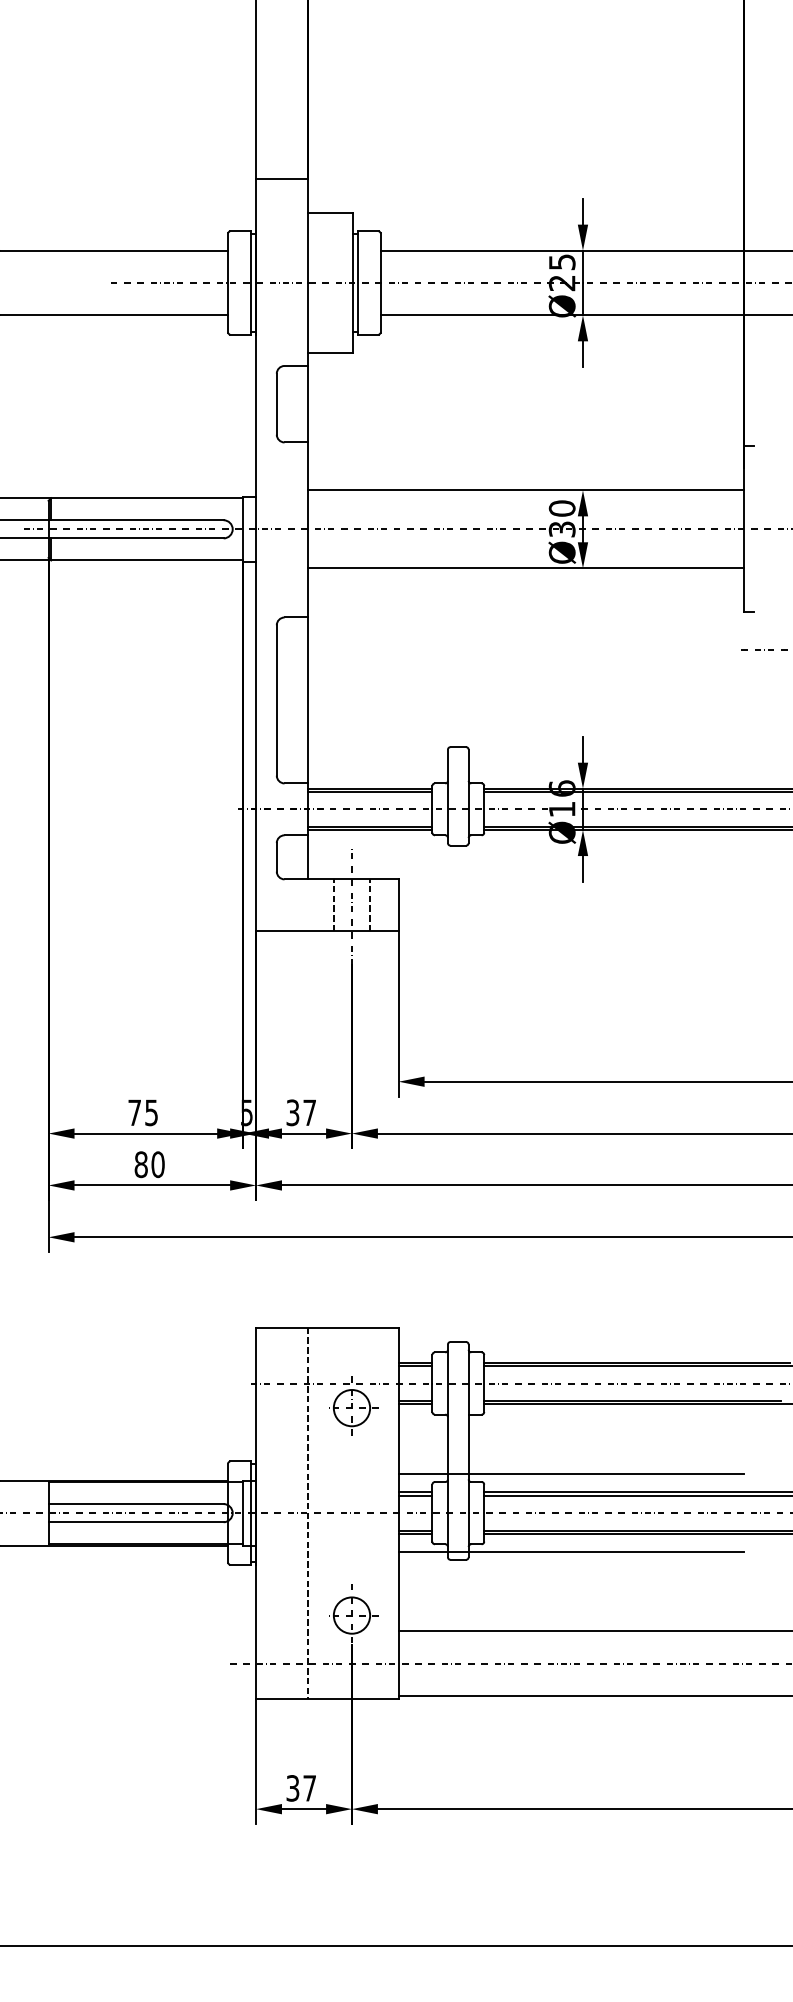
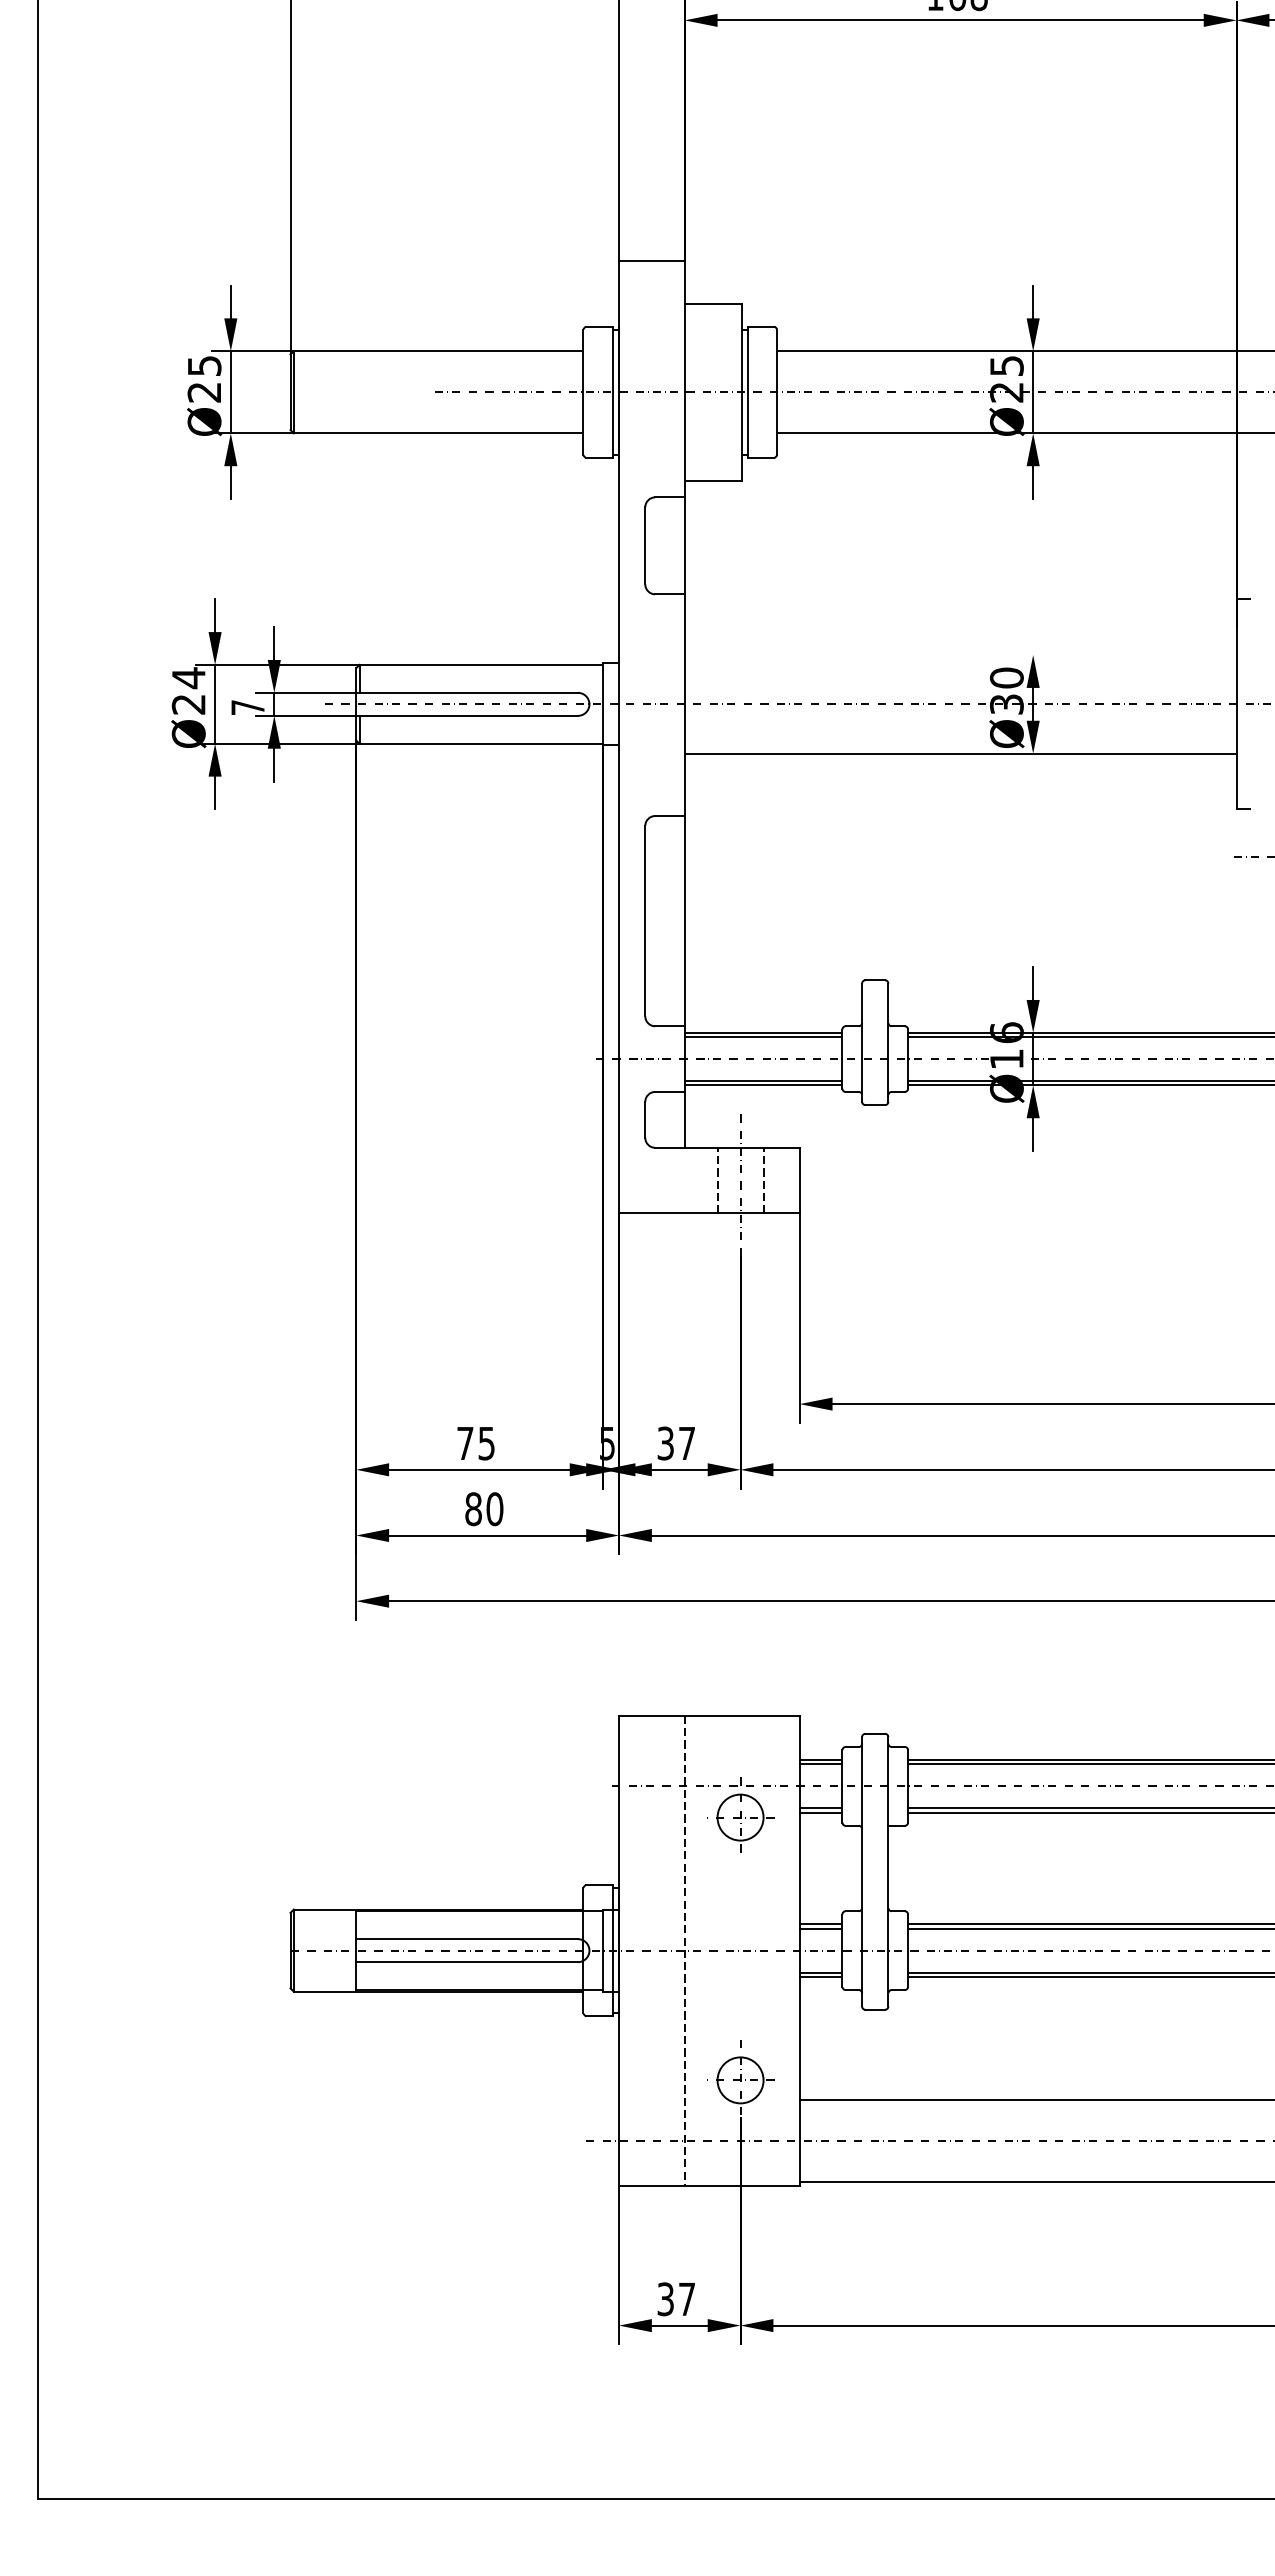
line: (525, 490) -> (960, 655), removed
line: (570, 1474) -> (1017, 1901), removed
line: (570, 1551) -> (1017, 1999), removed

